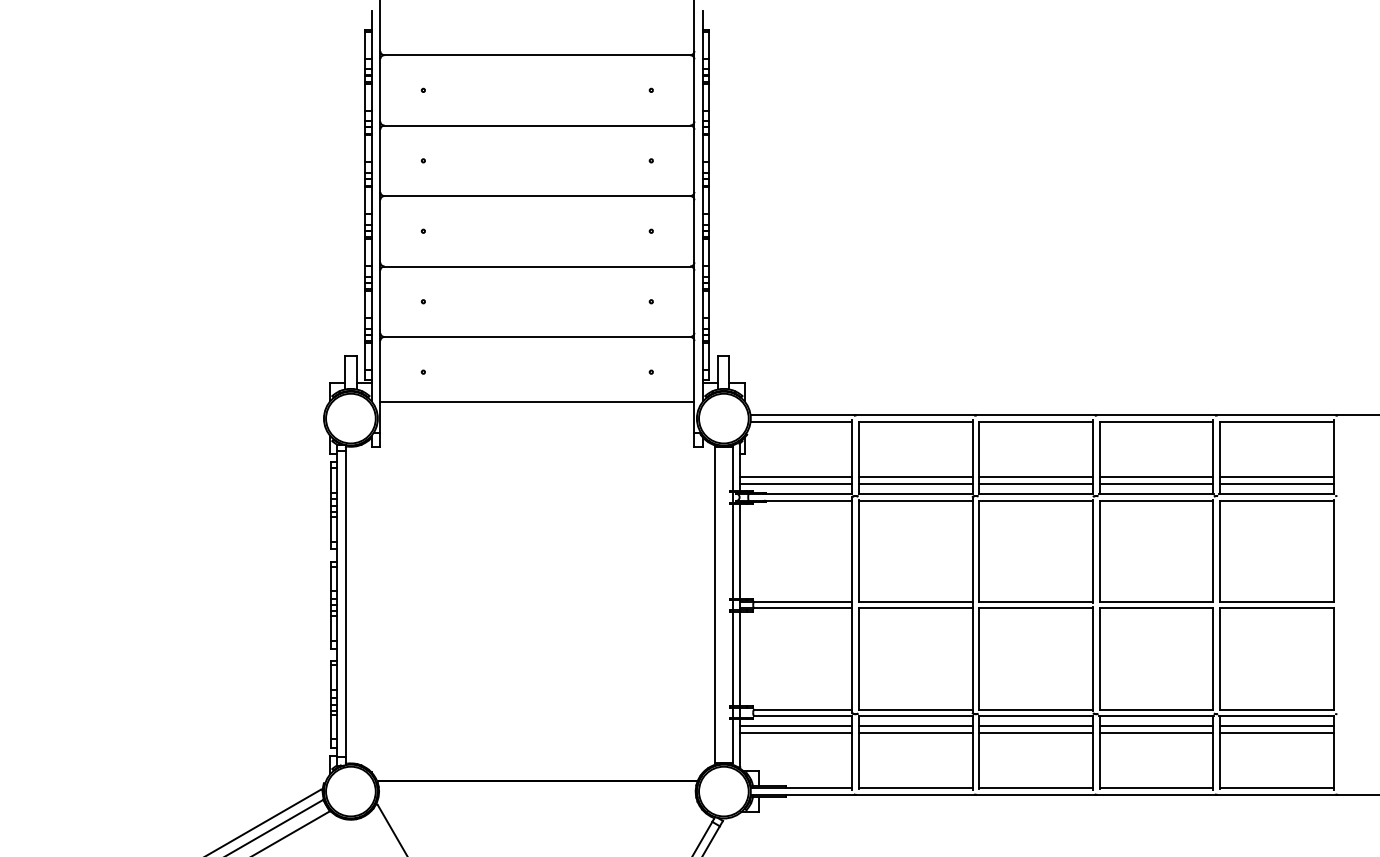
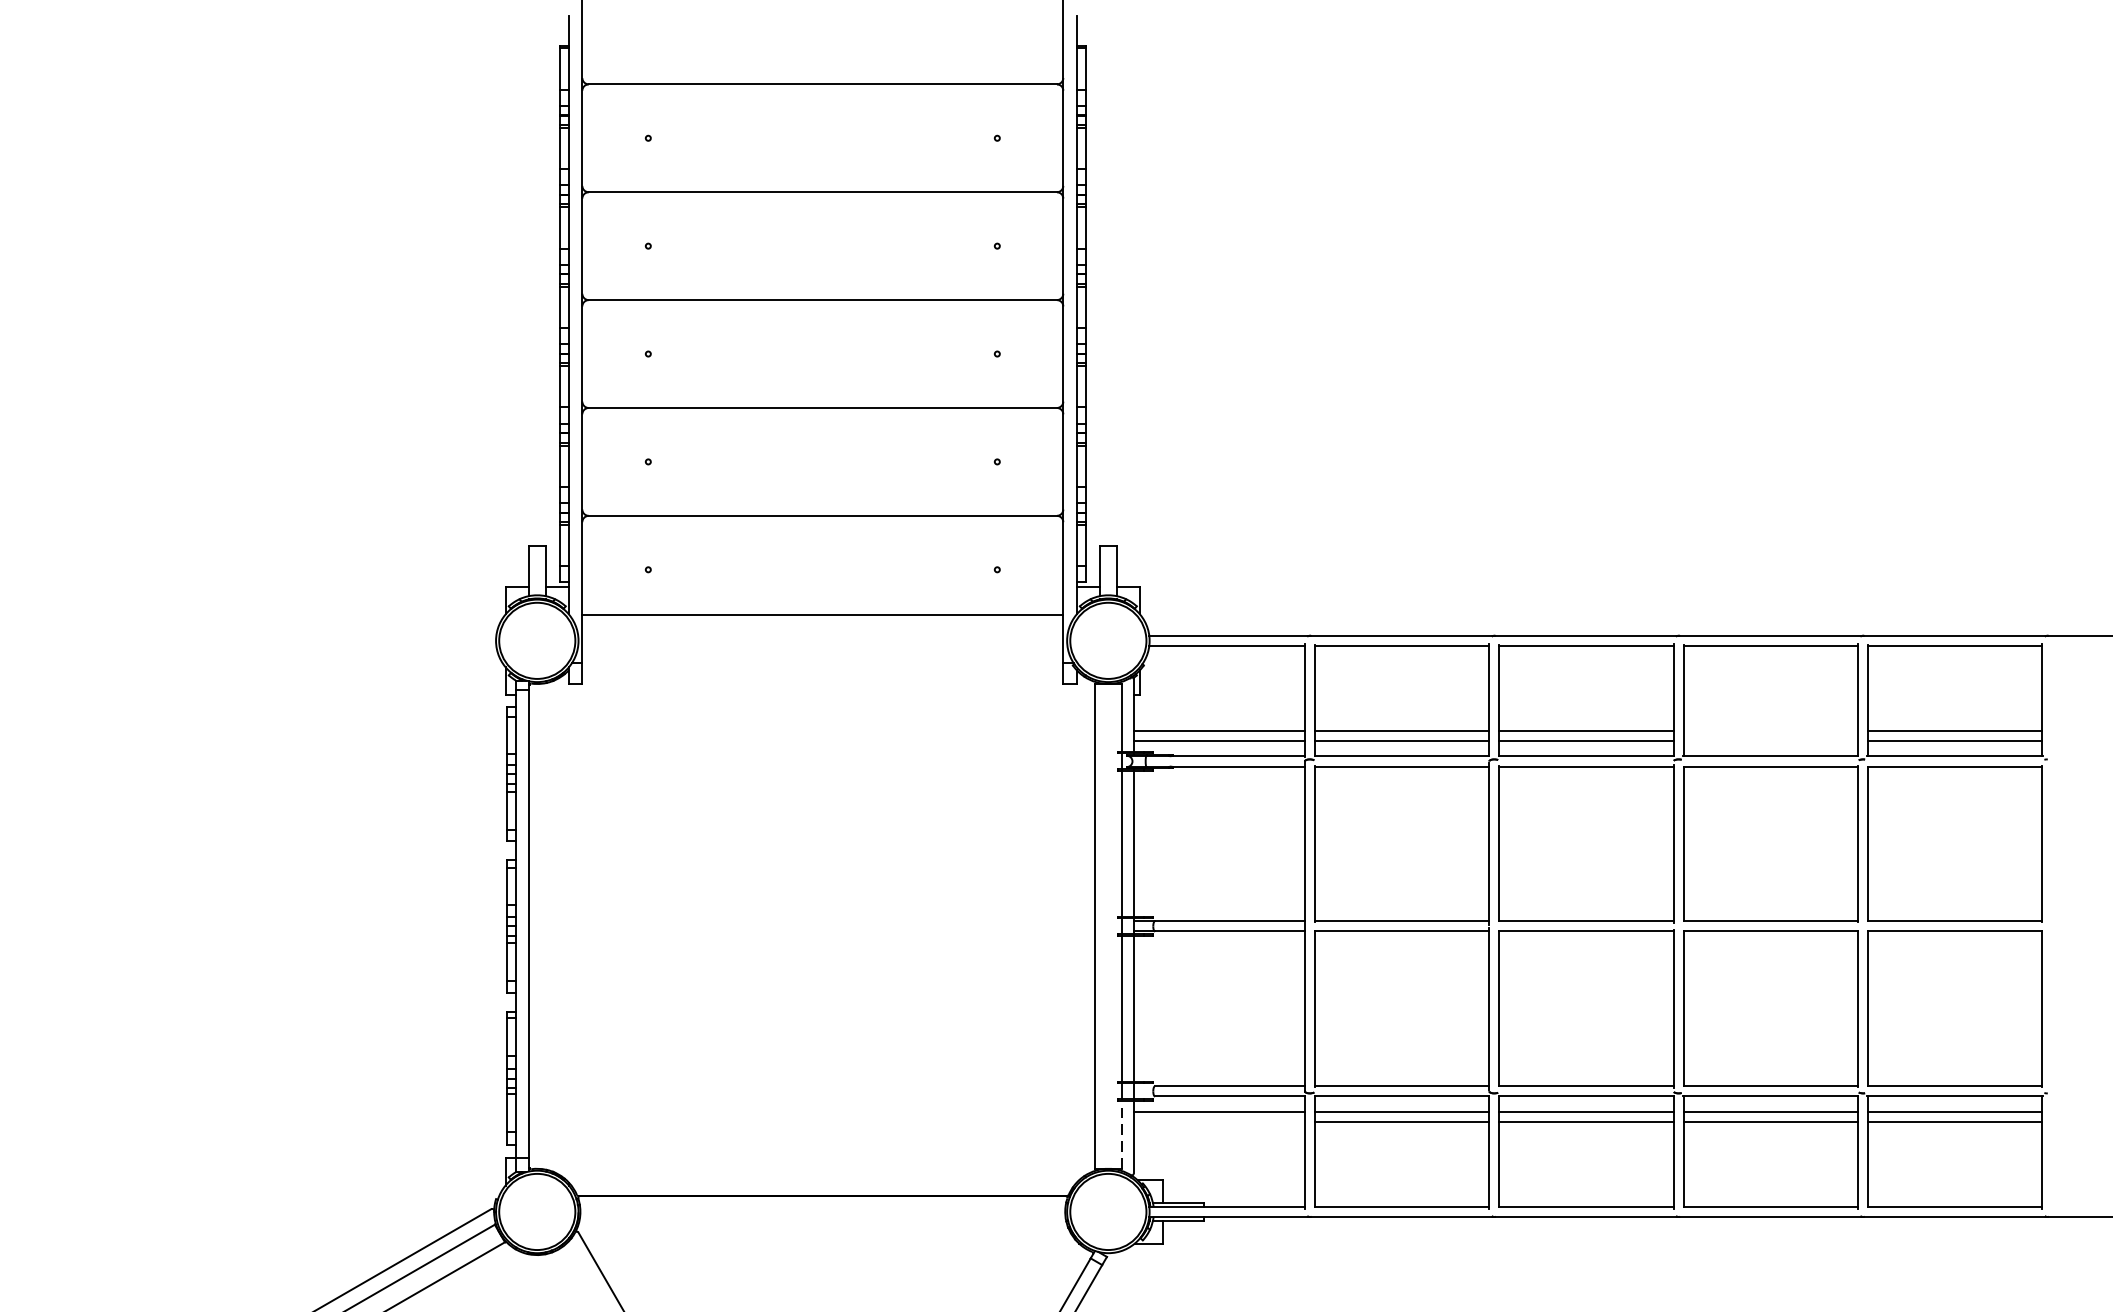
line: (1156, 477) -> (1770, 731), removed
line: (1156, 484) -> (1770, 741), removed
line: (796, 732) -> (1219, 1121), removed
line: (732, 740) -> (1121, 1133), solid -> dashed

